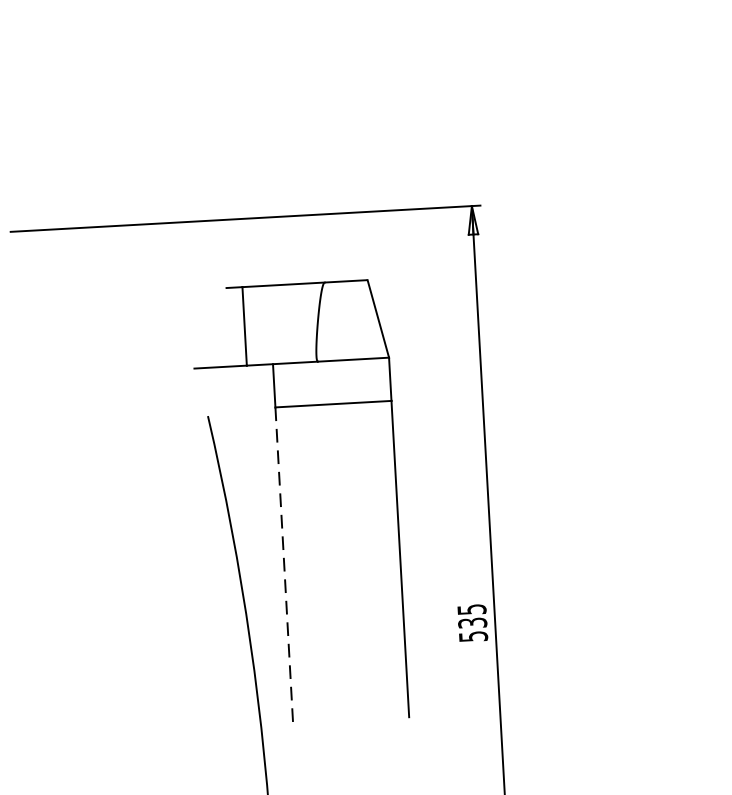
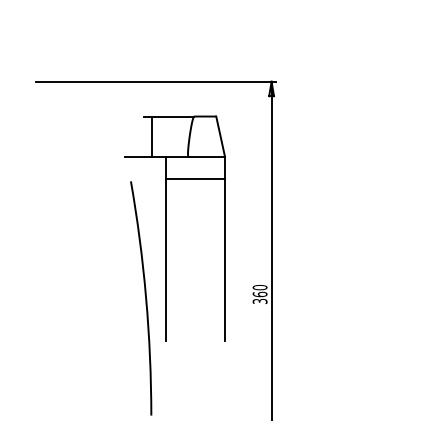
line: (284, 565) -> (165, 259), dashed -> solid
text: (471, 623) -> (259, 294), 535 -> 360

